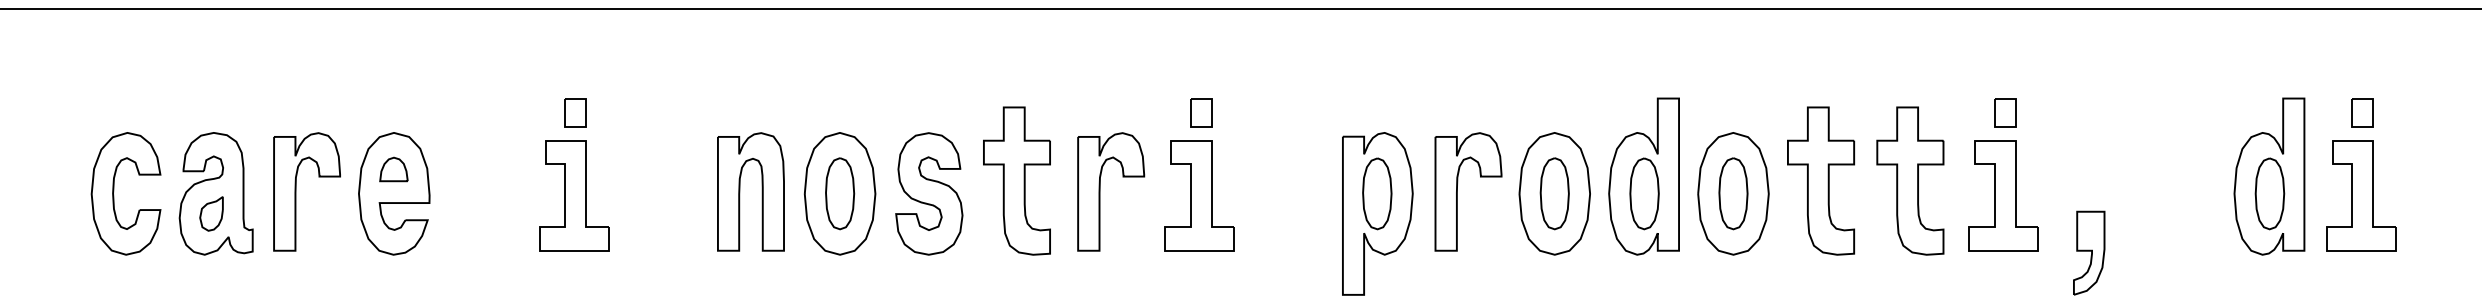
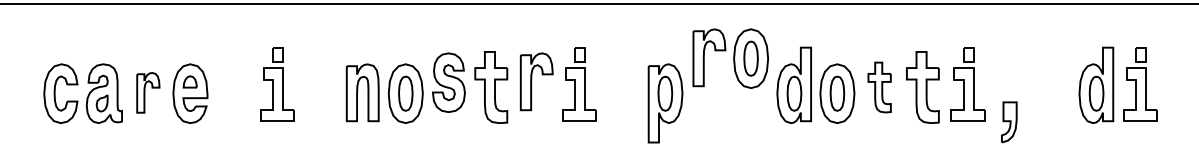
part: (1820, 180) -> (879, 87), size x0.7
part: (307, 191) -> (148, 92), size x0.7
part: (1110, 191) -> (536, 81), moved
part: (928, 193) -> (448, 82), moved
part: (1512, 193) -> (730, 58), moved

